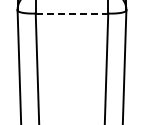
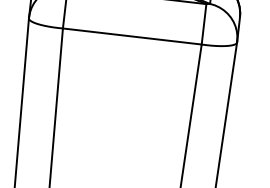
line: (72, 13) -> (133, 36), dashed -> solid

